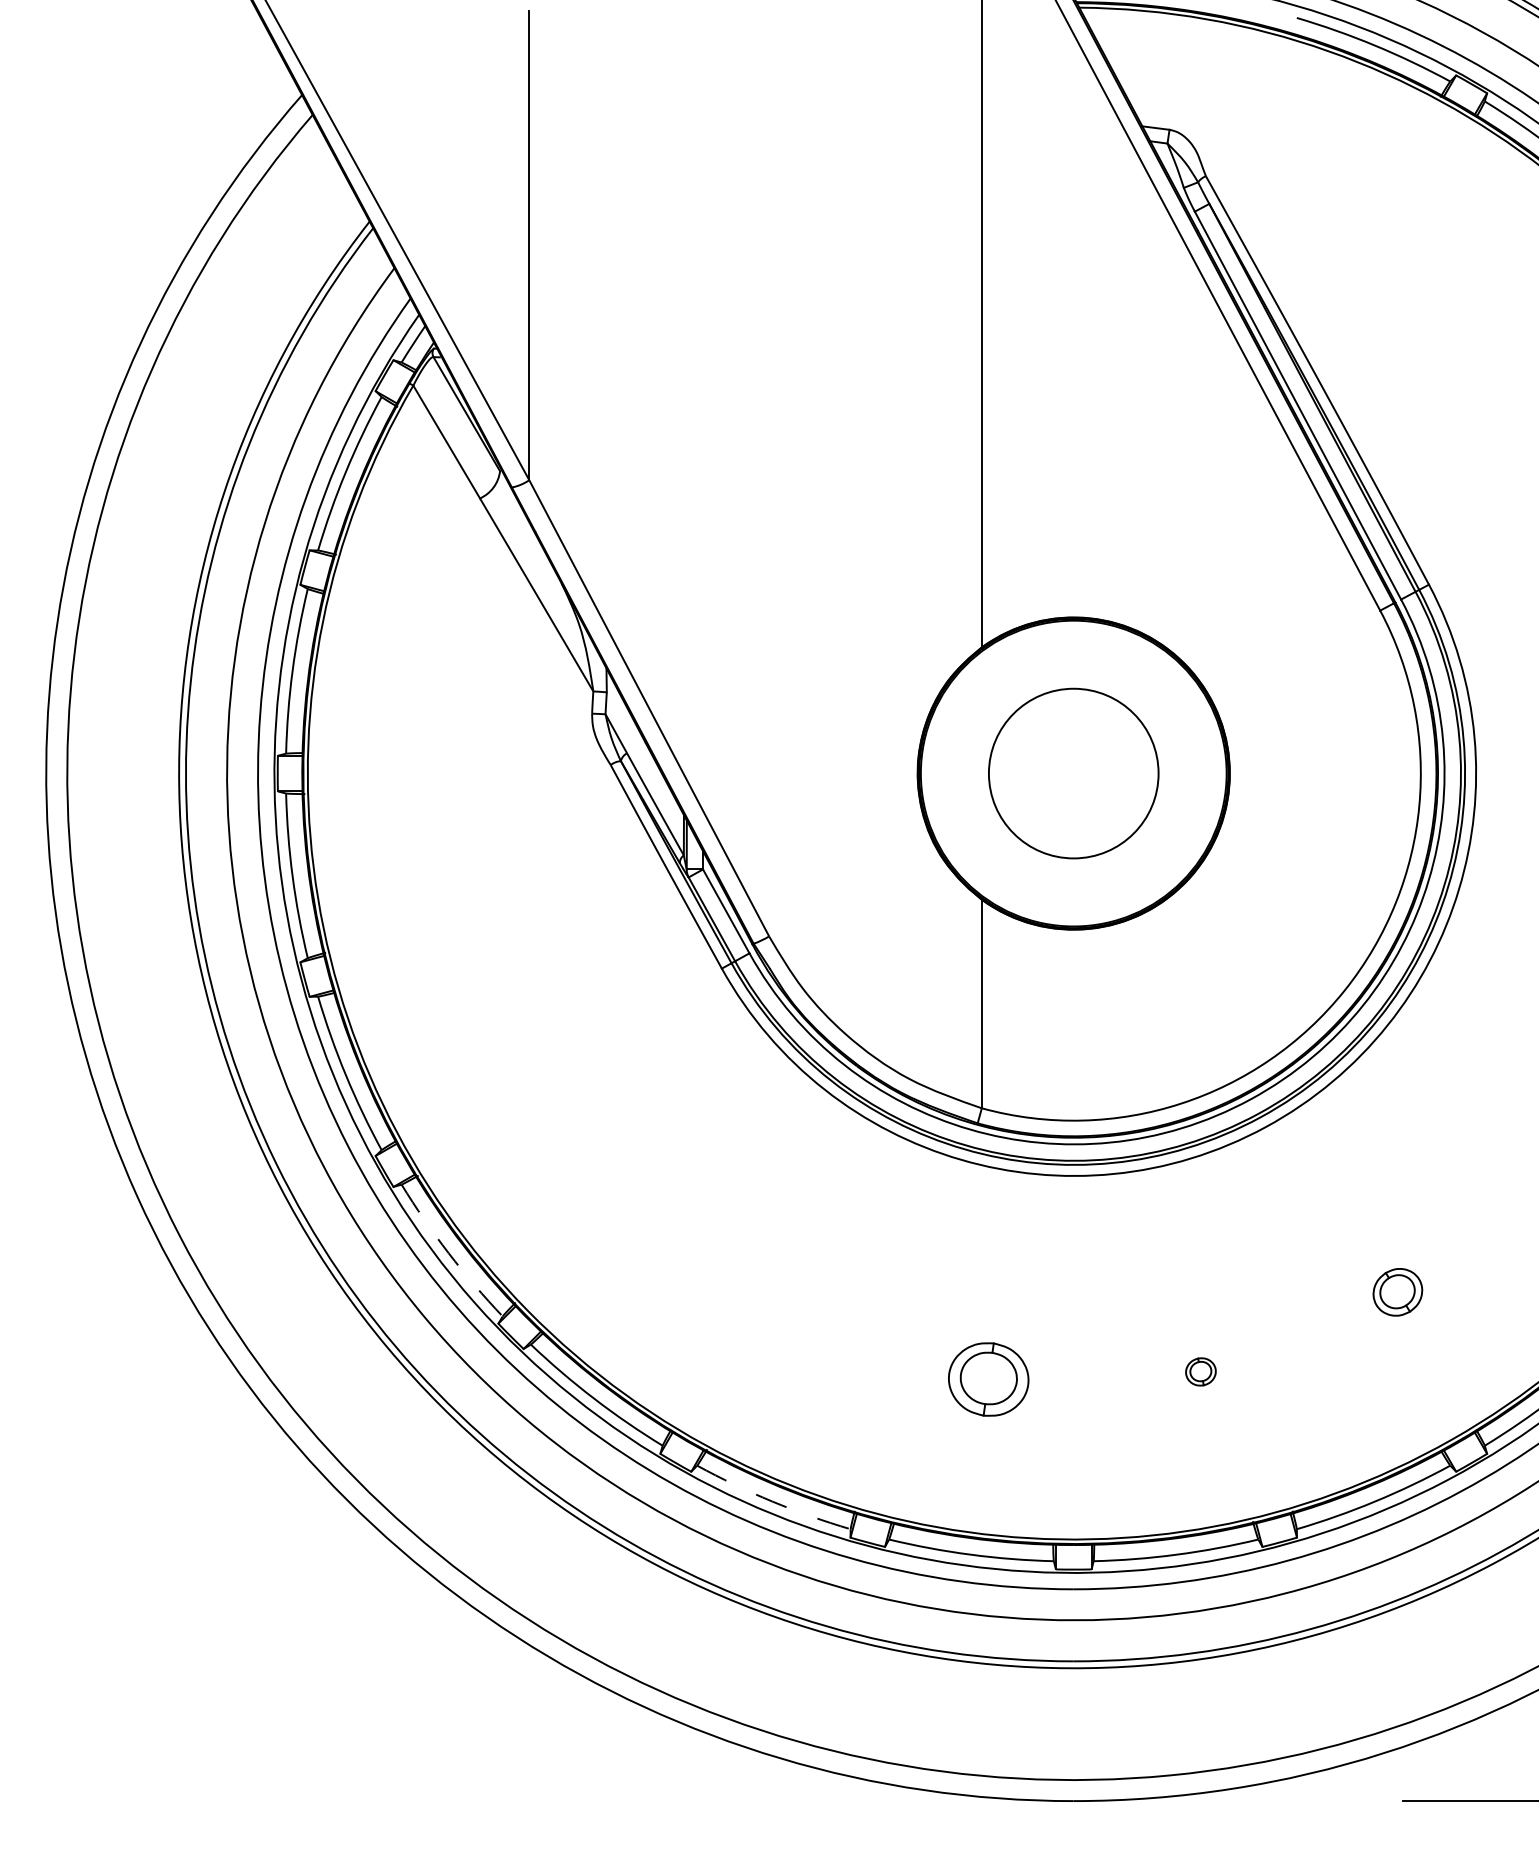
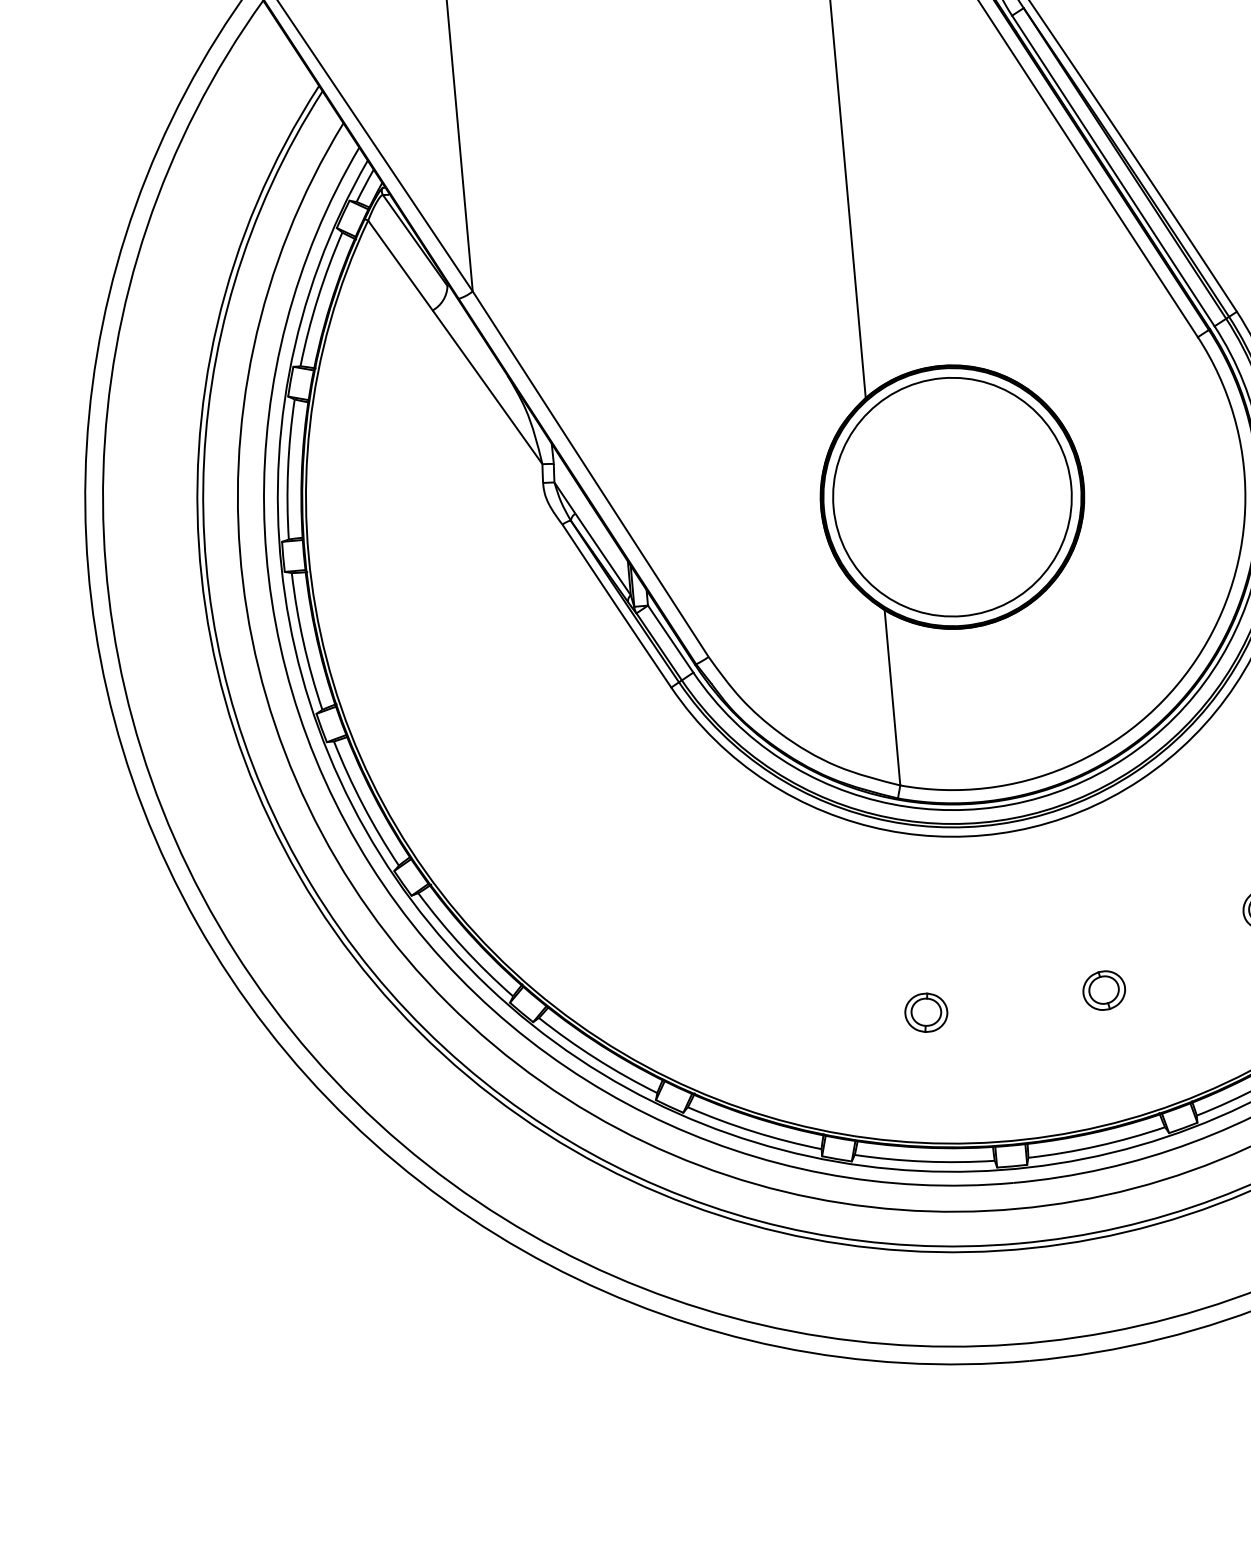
circle: (1073, 773) -> (952, 497), size x1.67
arc: (448, 1253) -> (462, 947), dashed -> solid
part: (1200, 1371) -> (1103, 990), size x1.67
part: (988, 1378) -> (926, 1012), size x0.62
arc: (772, 1501) -> (753, 1131), dashed -> solid

